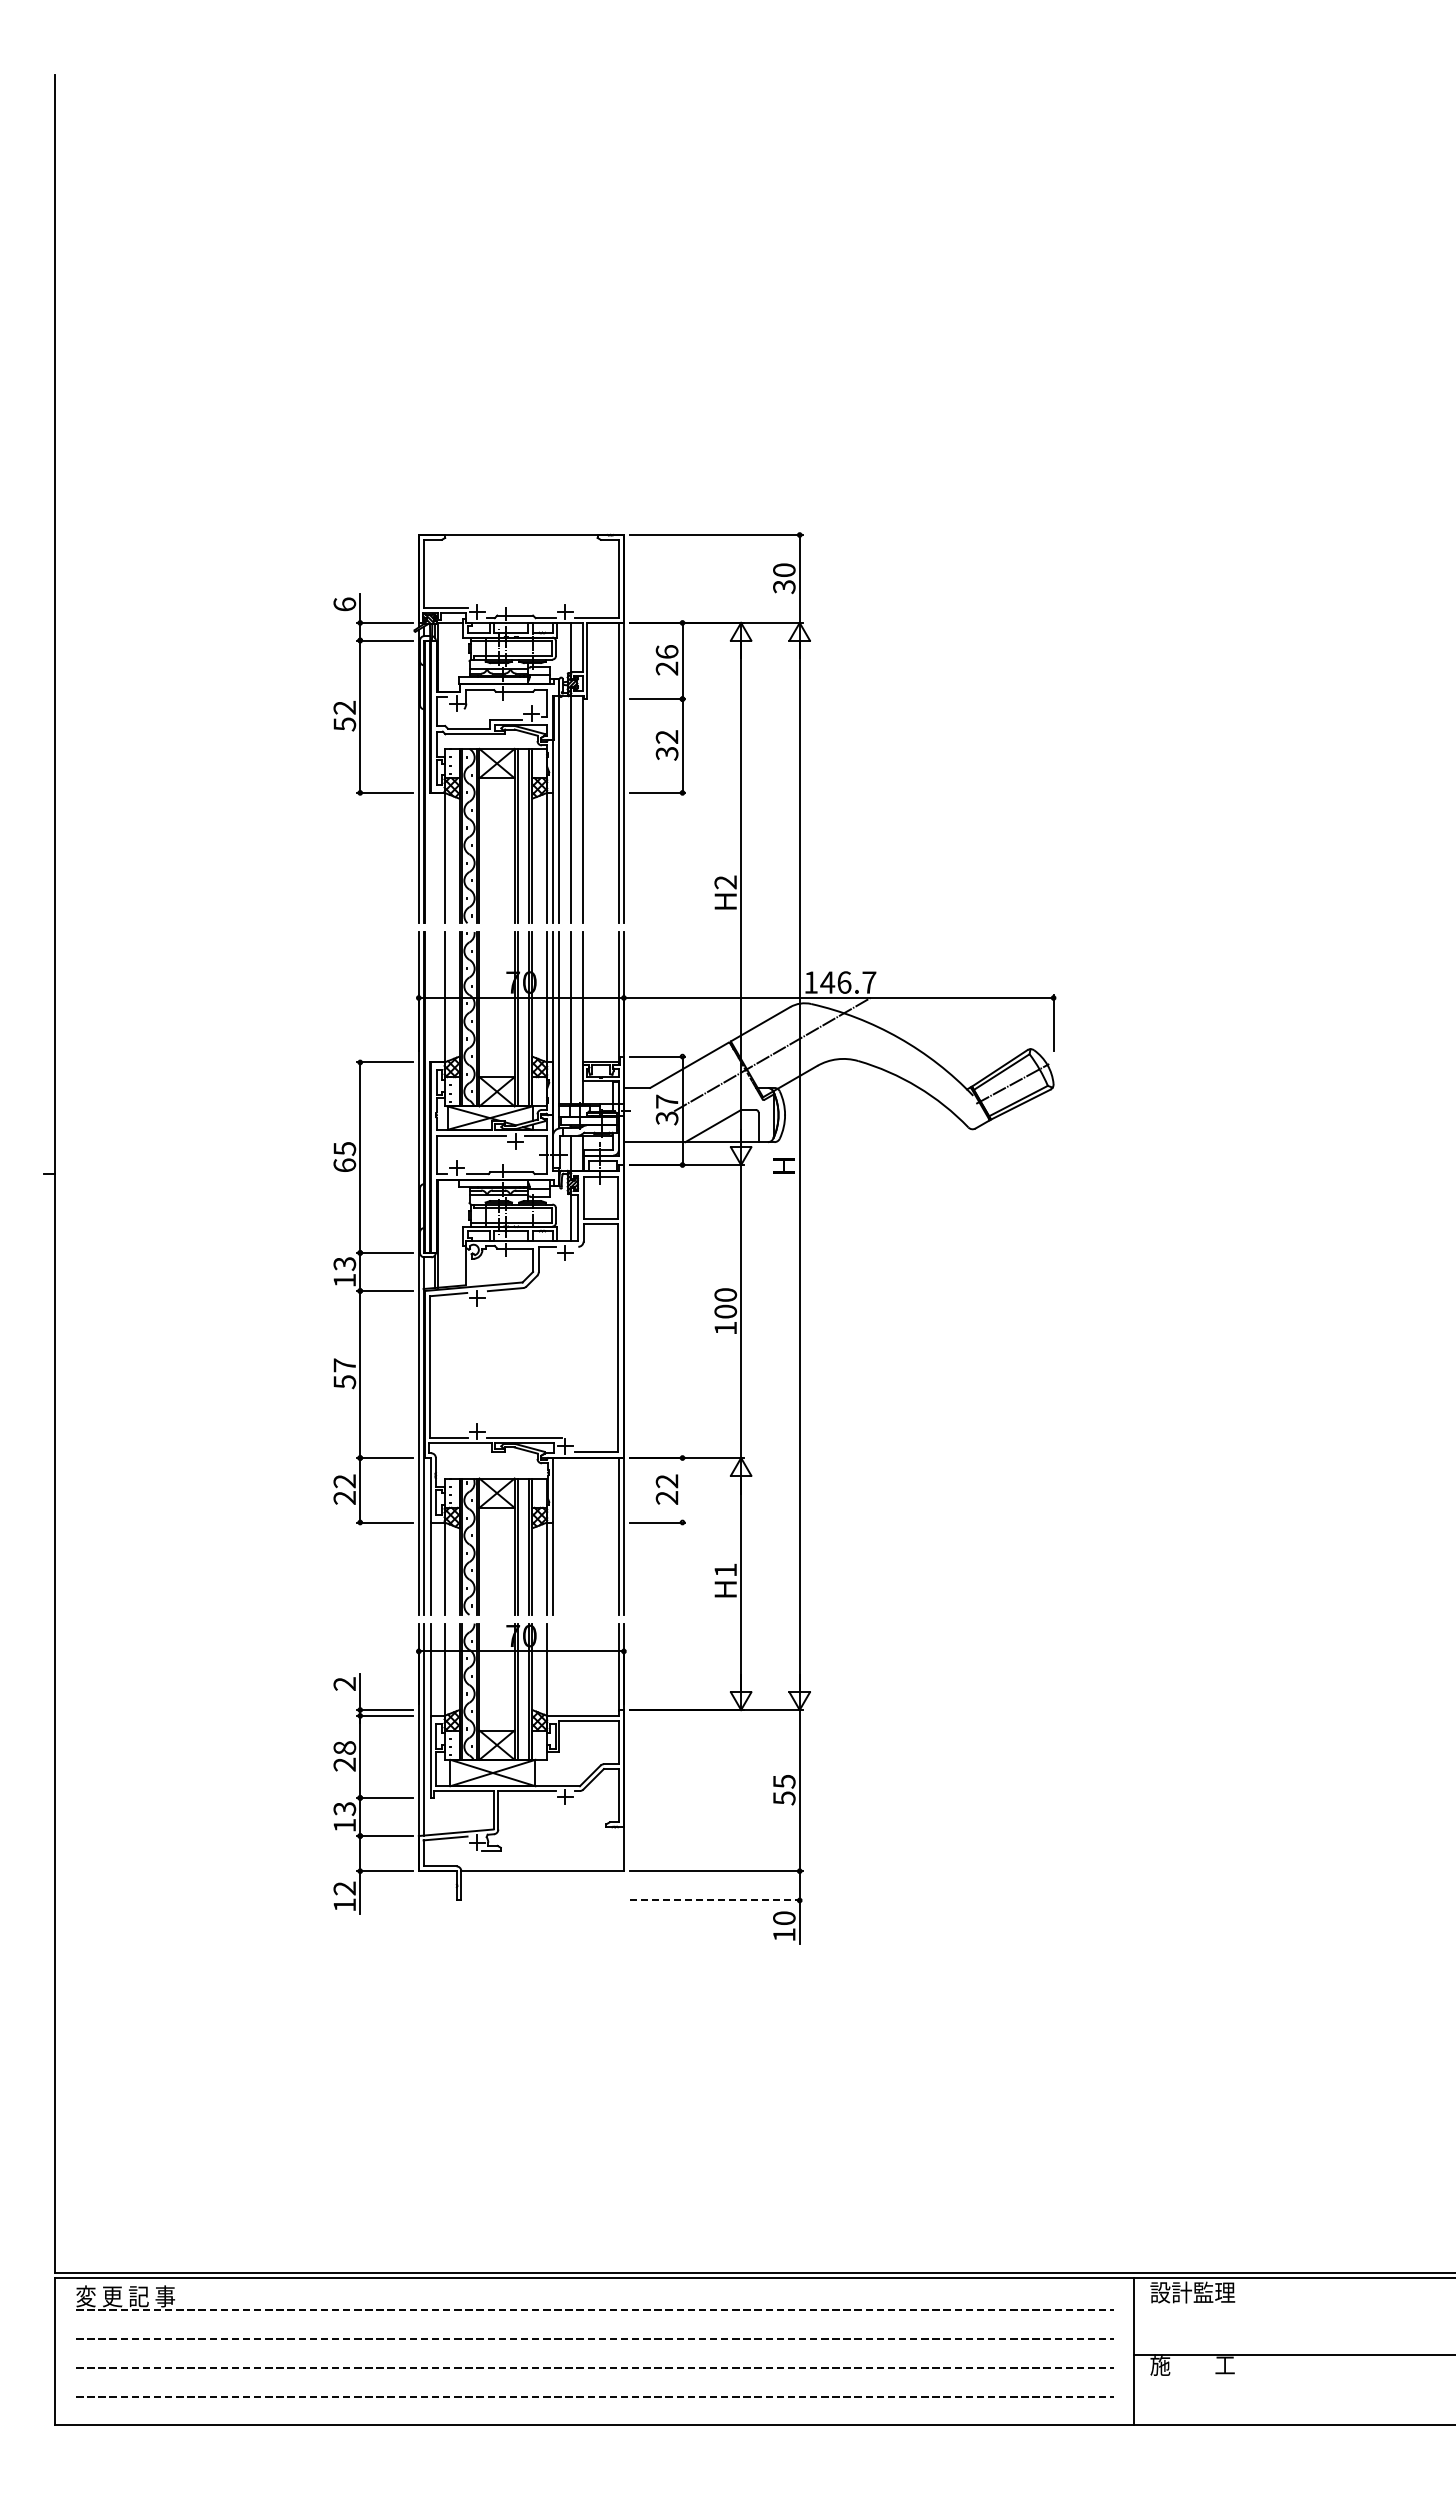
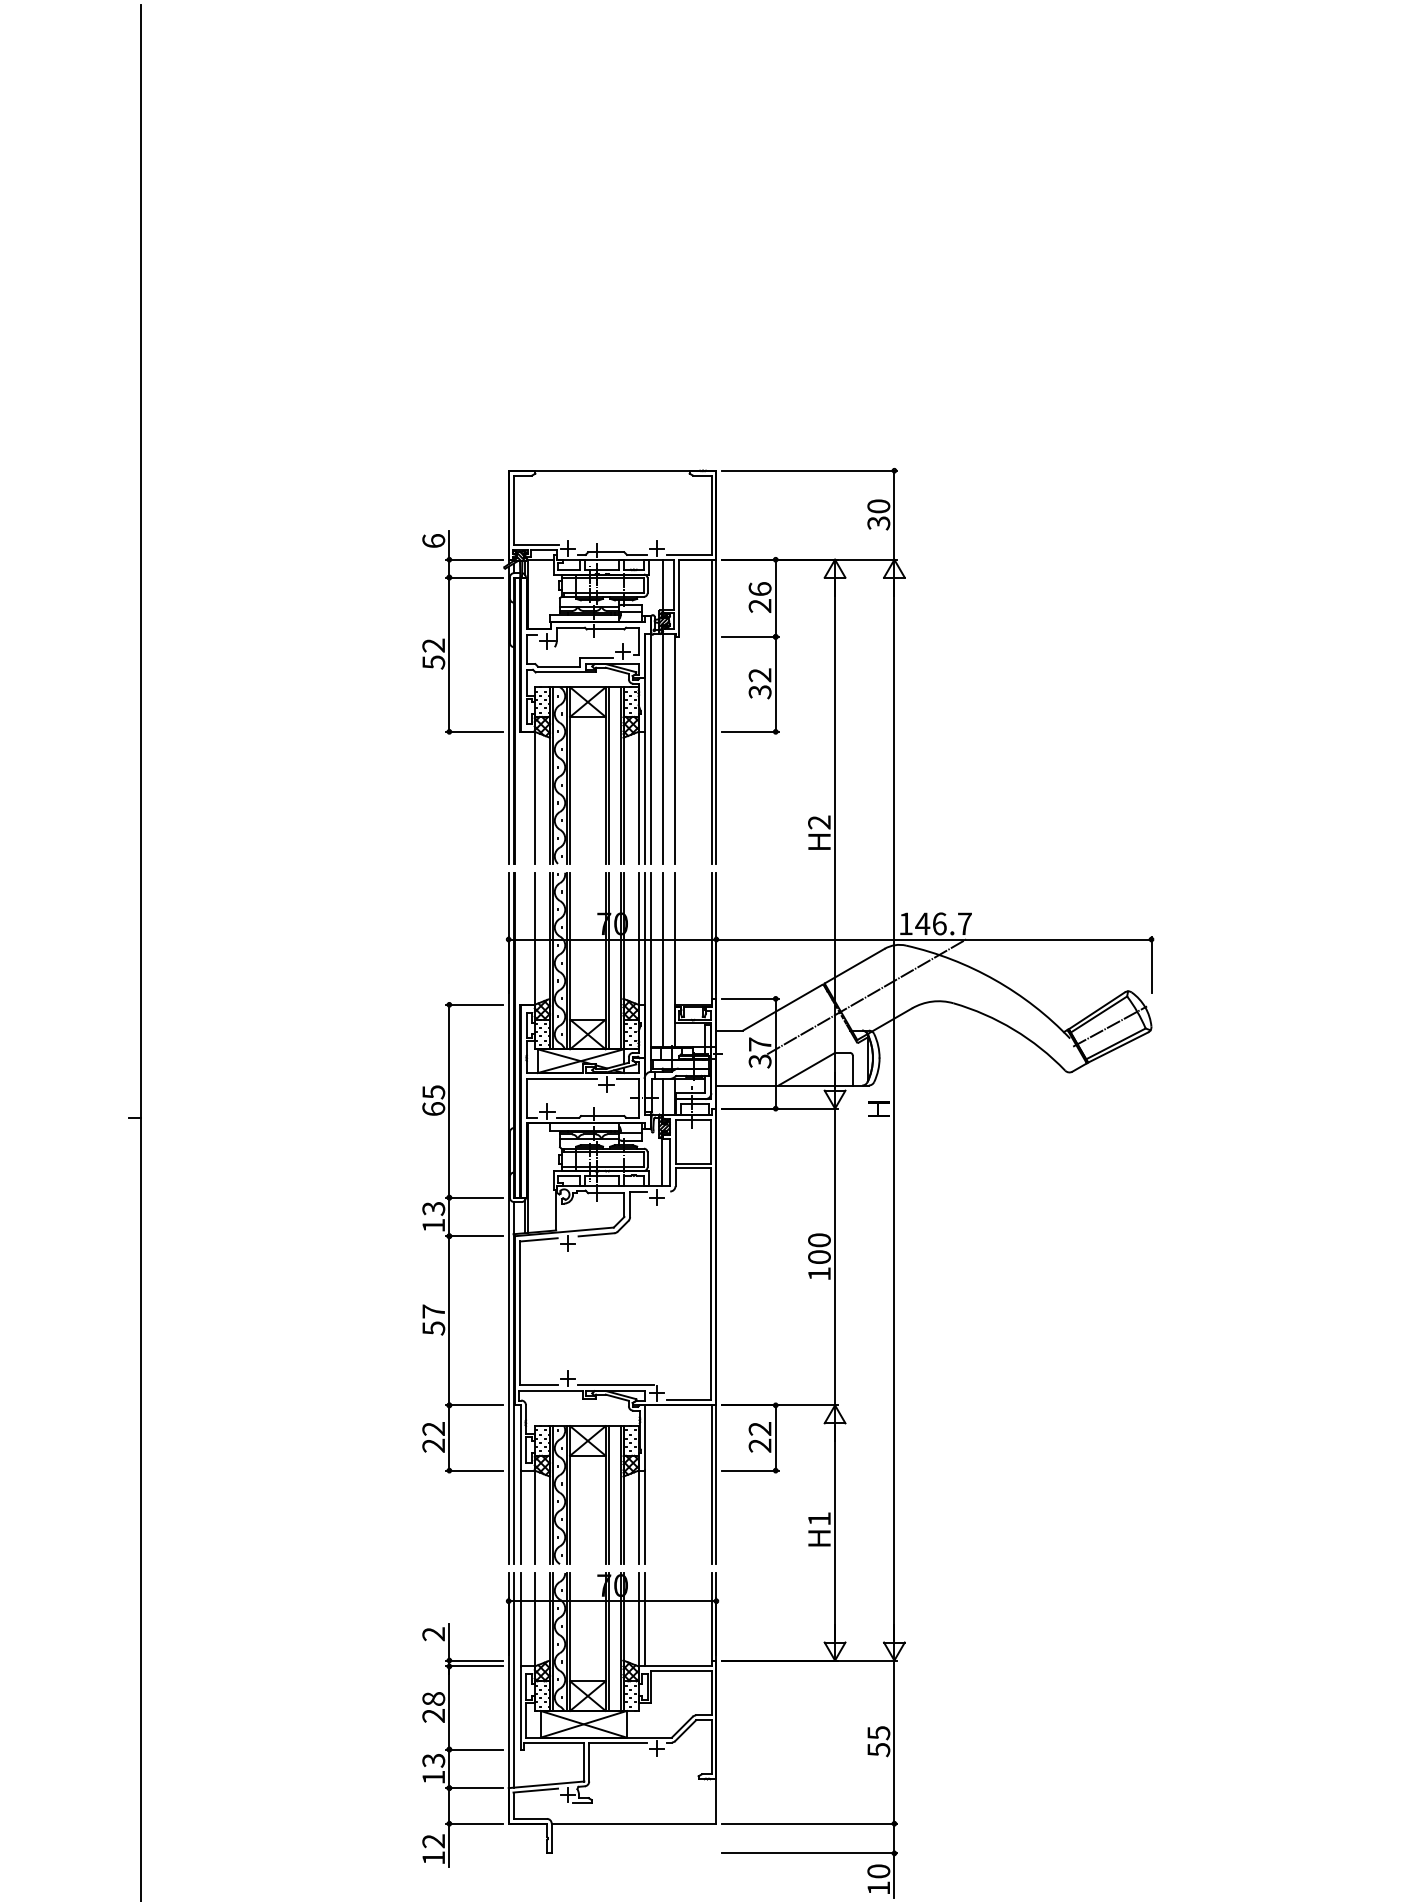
line: (682, 1490) -> (775, 1438), added
line: (553, 1669) -> (645, 1619), added
line: (716, 1900) -> (810, 1853), dashed -> solid

